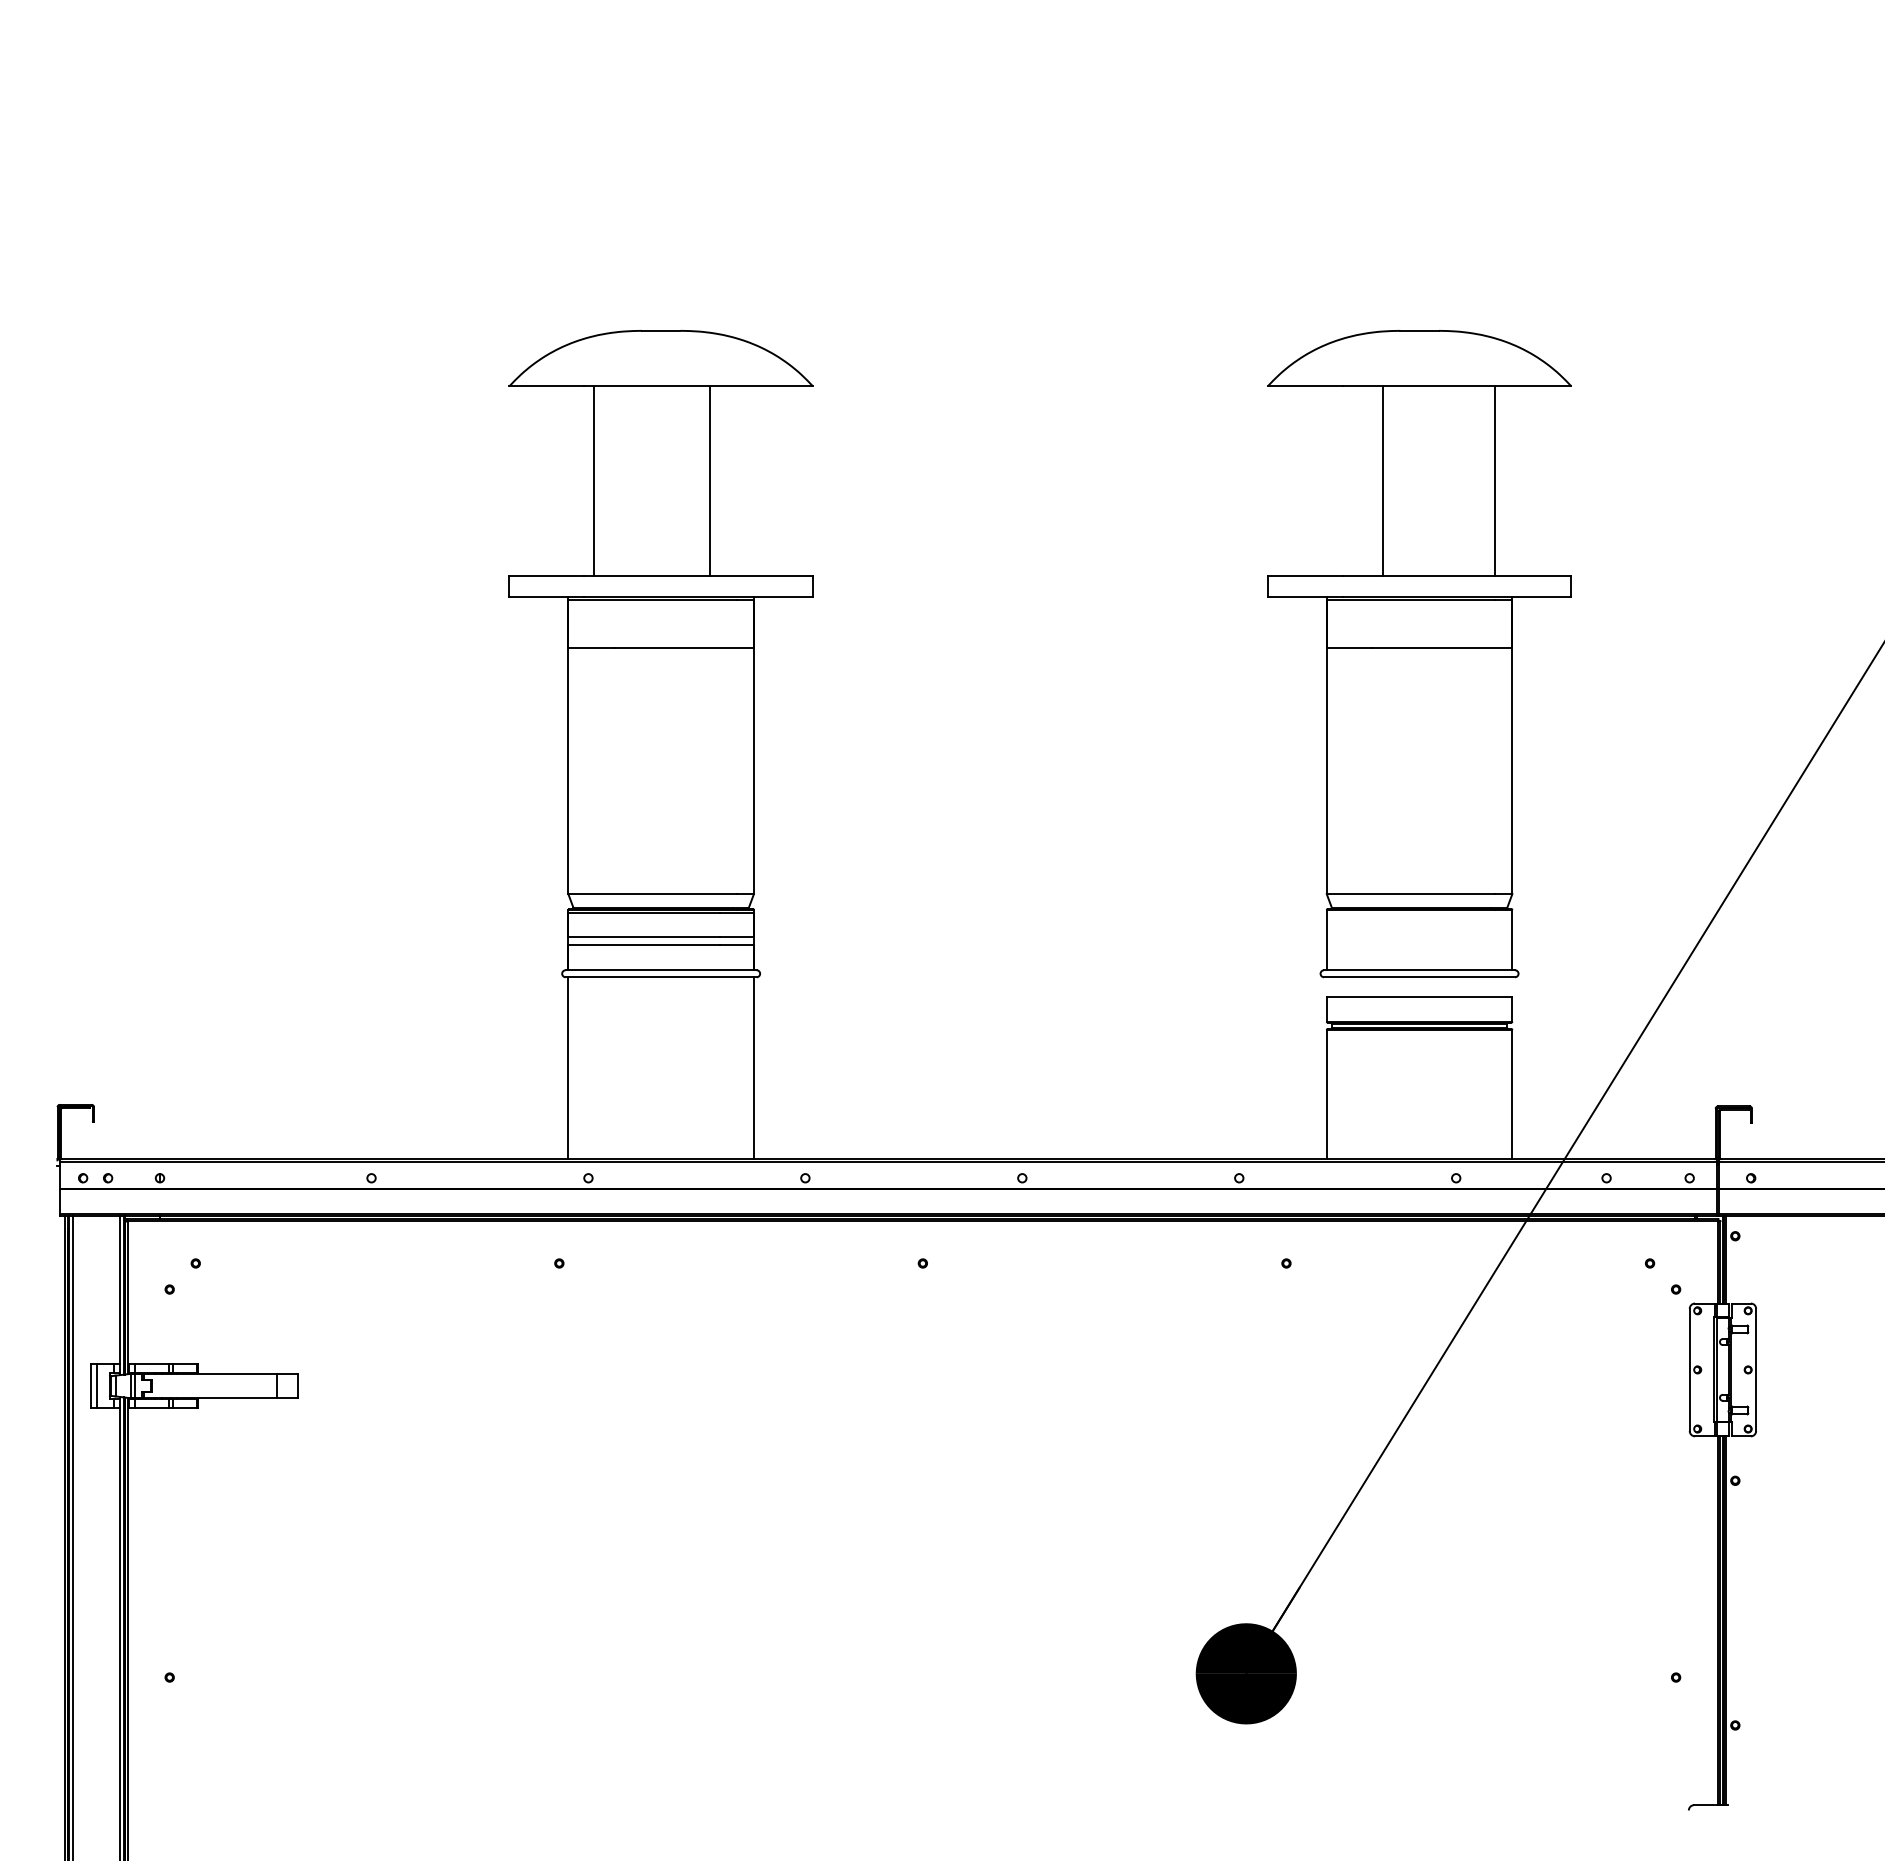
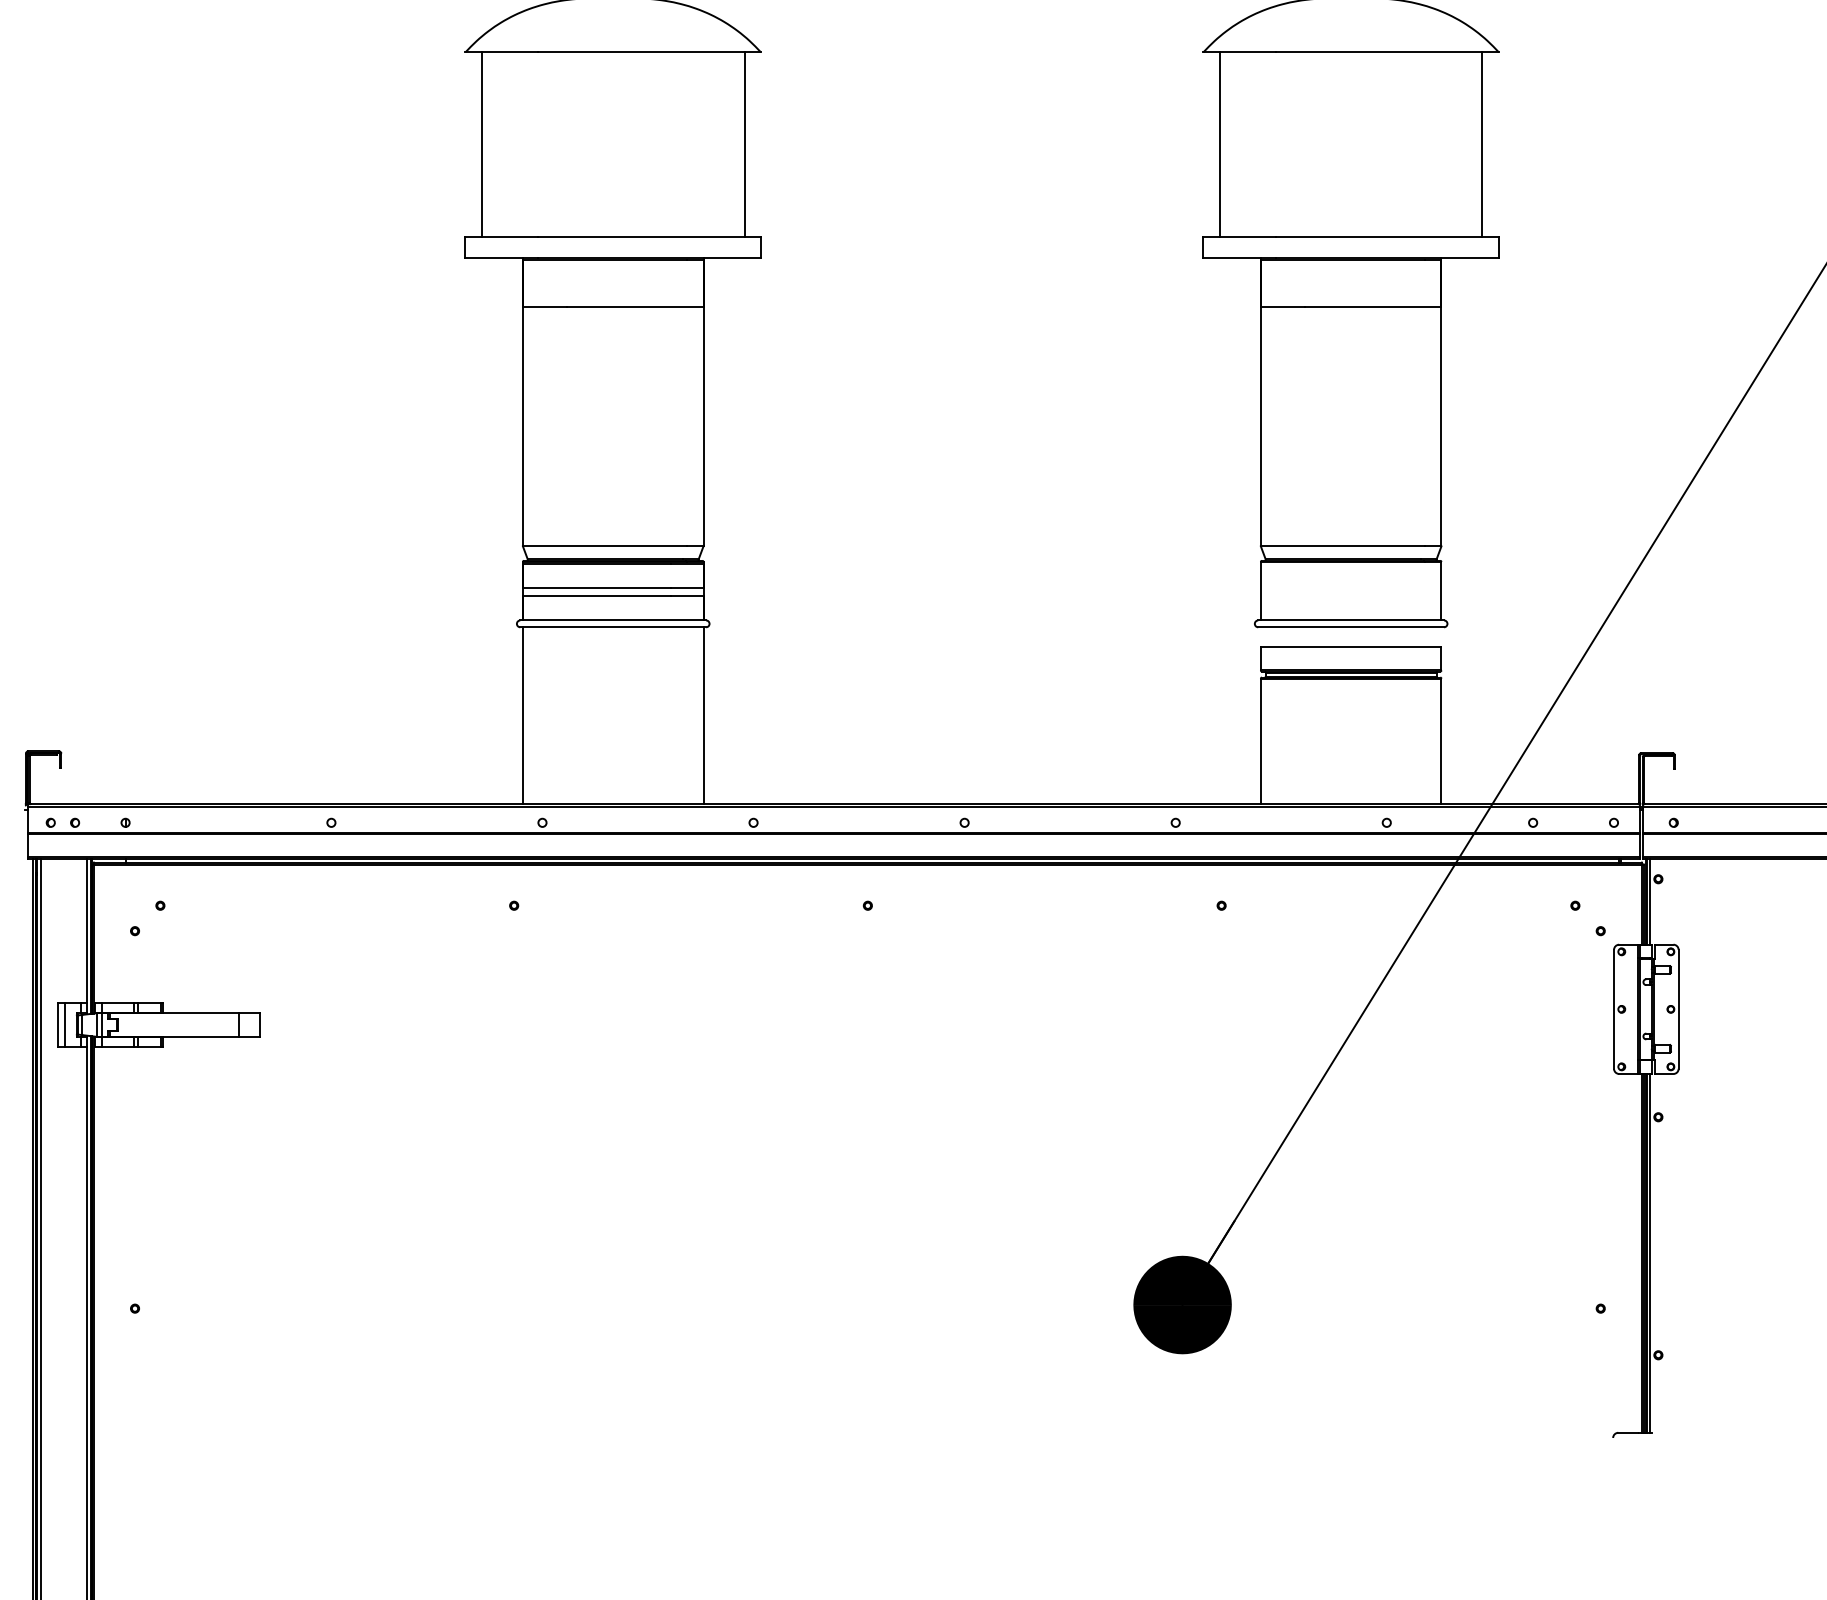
line: (594, 481) -> (482, 144), moved
line: (710, 481) -> (744, 144), moved
line: (1382, 481) -> (1219, 144), moved
line: (1494, 481) -> (1482, 144), moved

